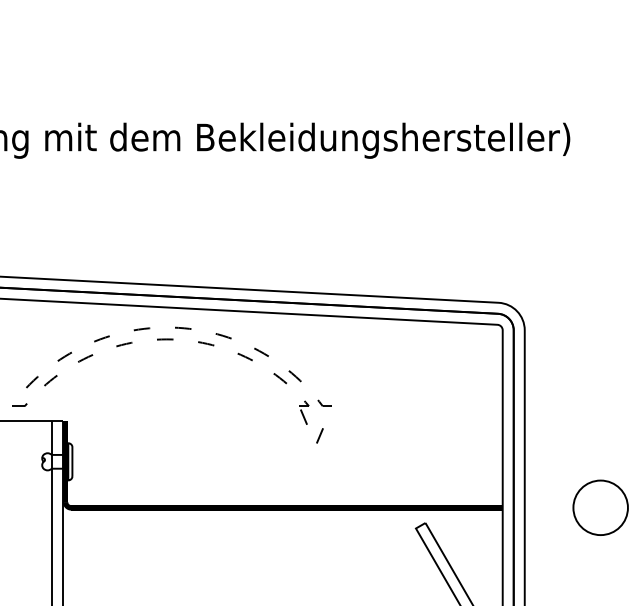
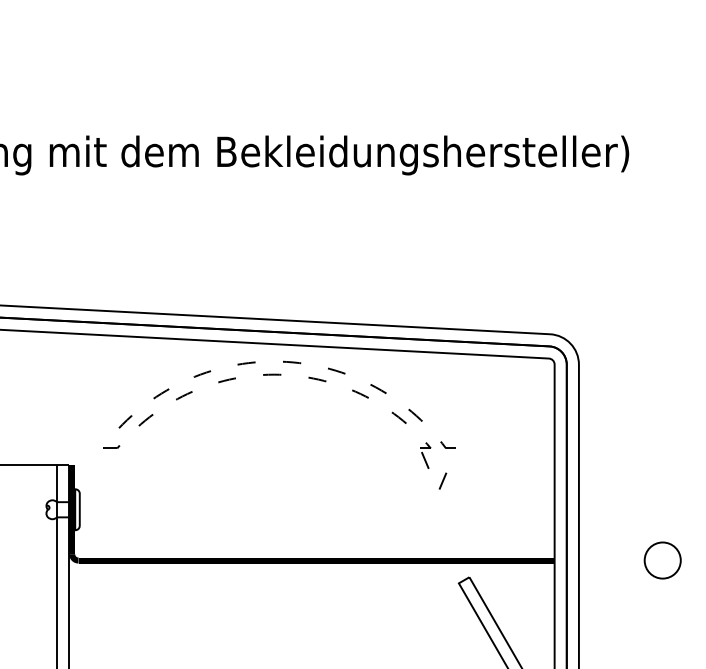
part: (171, 340) -> (279, 375), moved
circle: (600, 507) -> (662, 560), size x0.6

